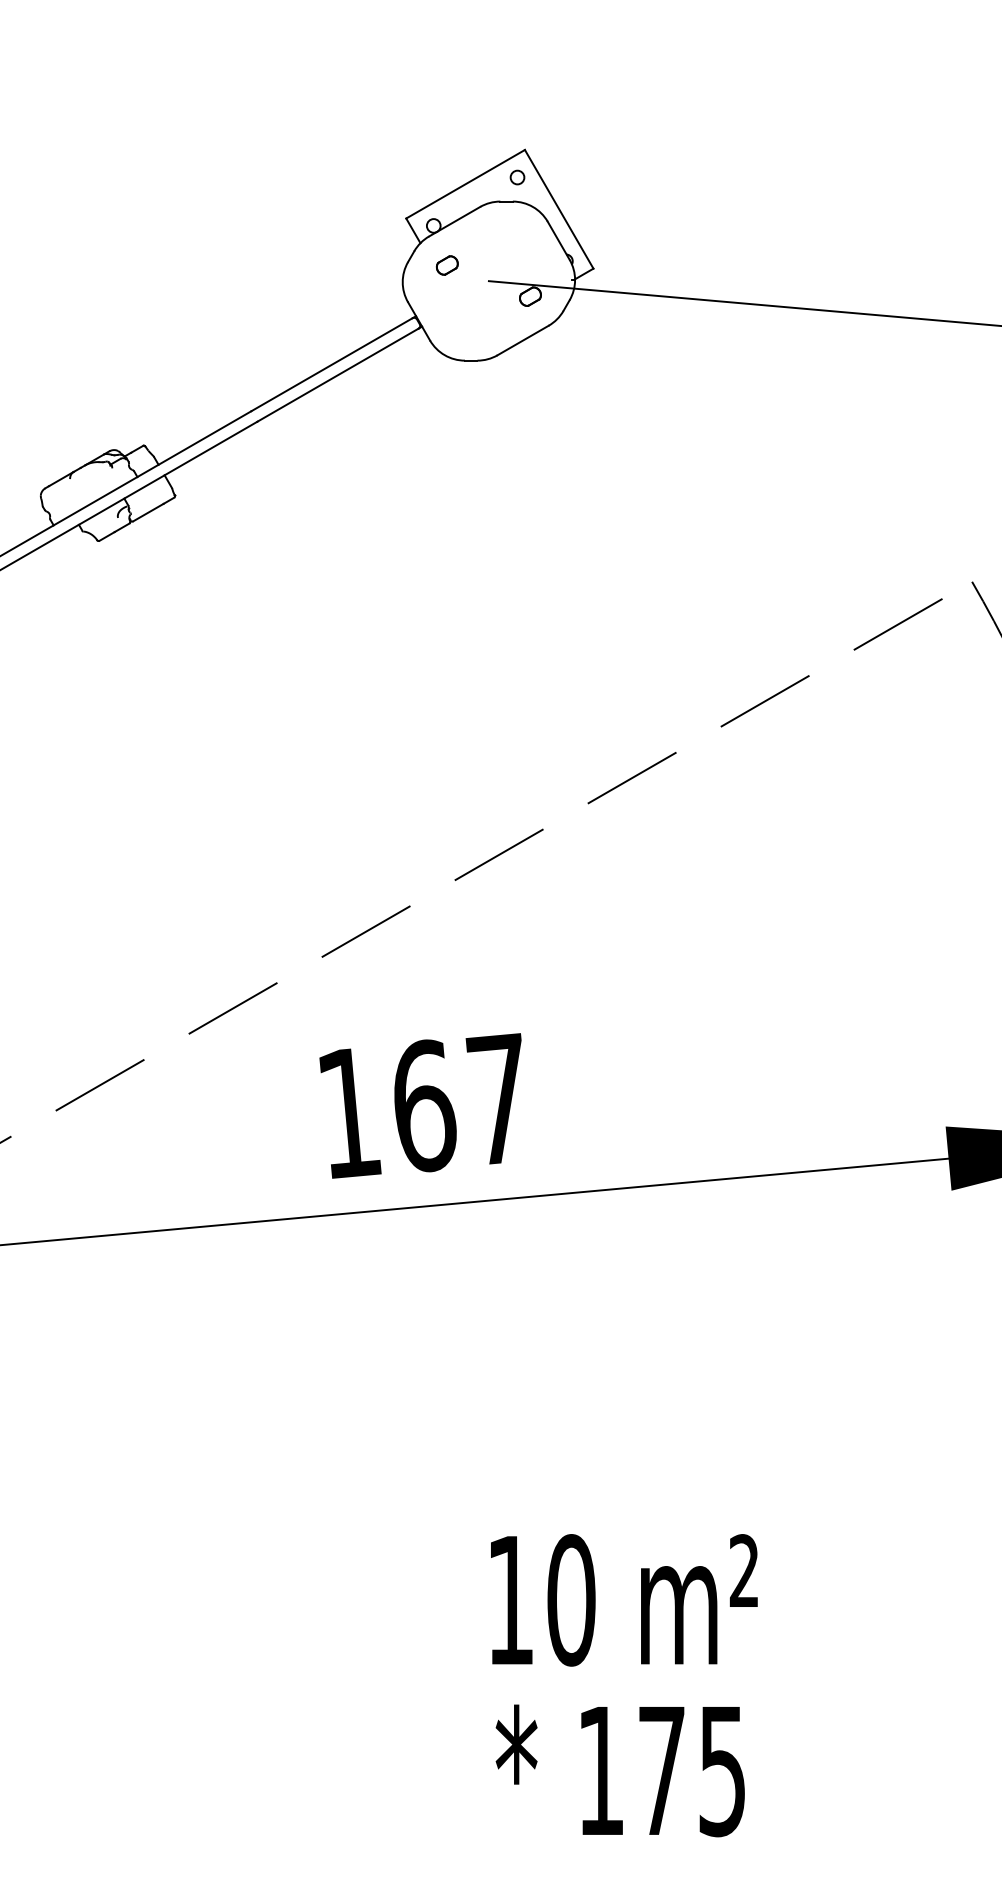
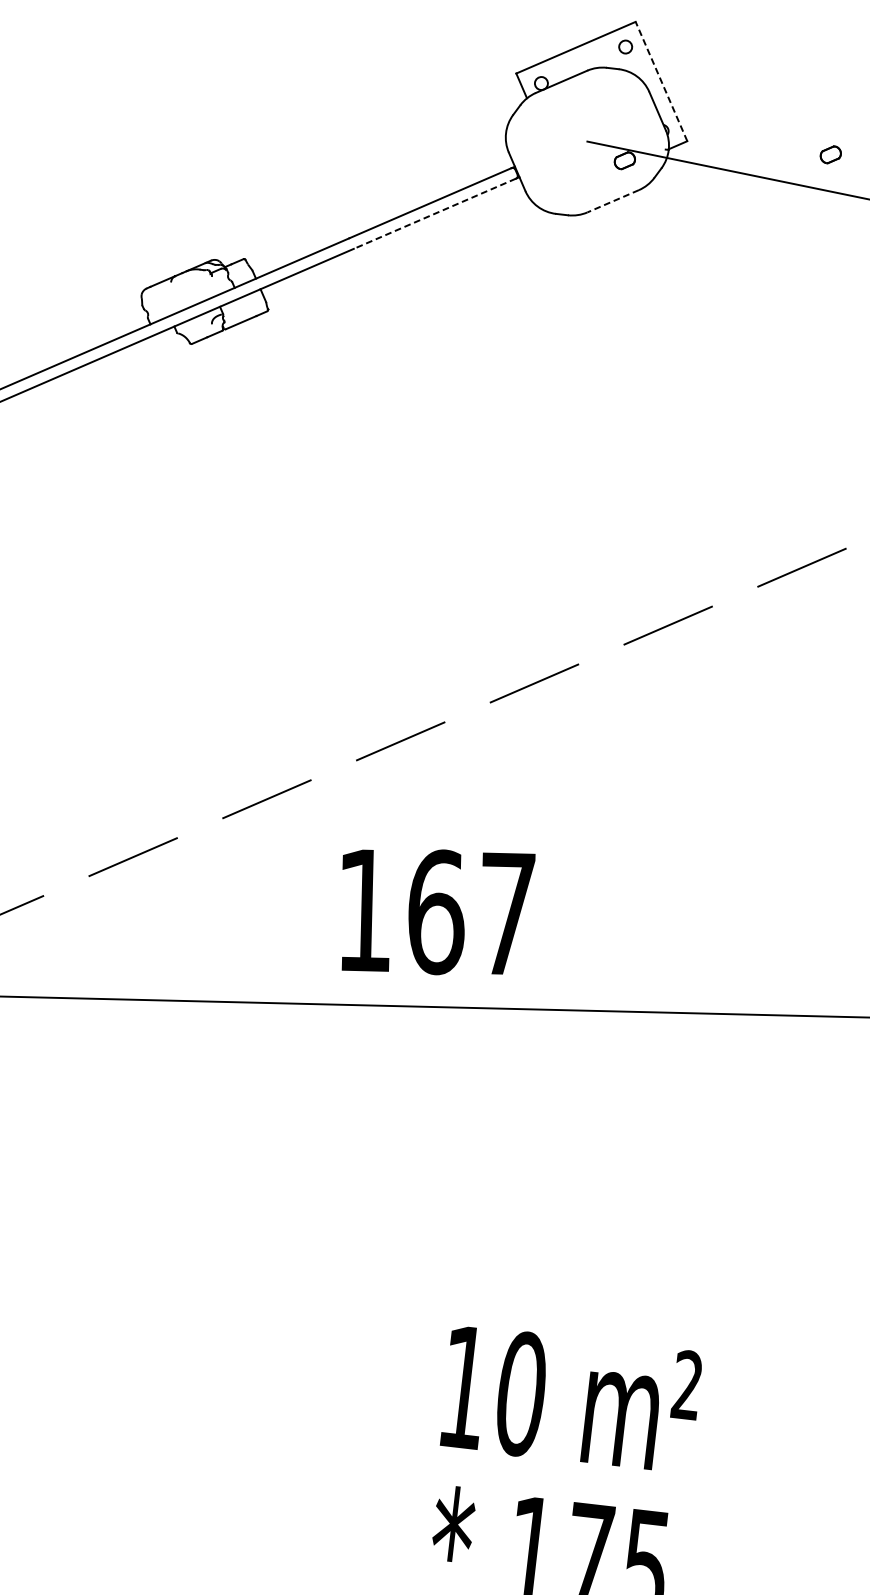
line: (559, 209) -> (661, 81), solid -> dashed
part: (446, 265) -> (830, 154), moved
line: (523, 340) -> (613, 201), solid -> dashed
line: (337, 375) -> (434, 214), solid -> dashed

